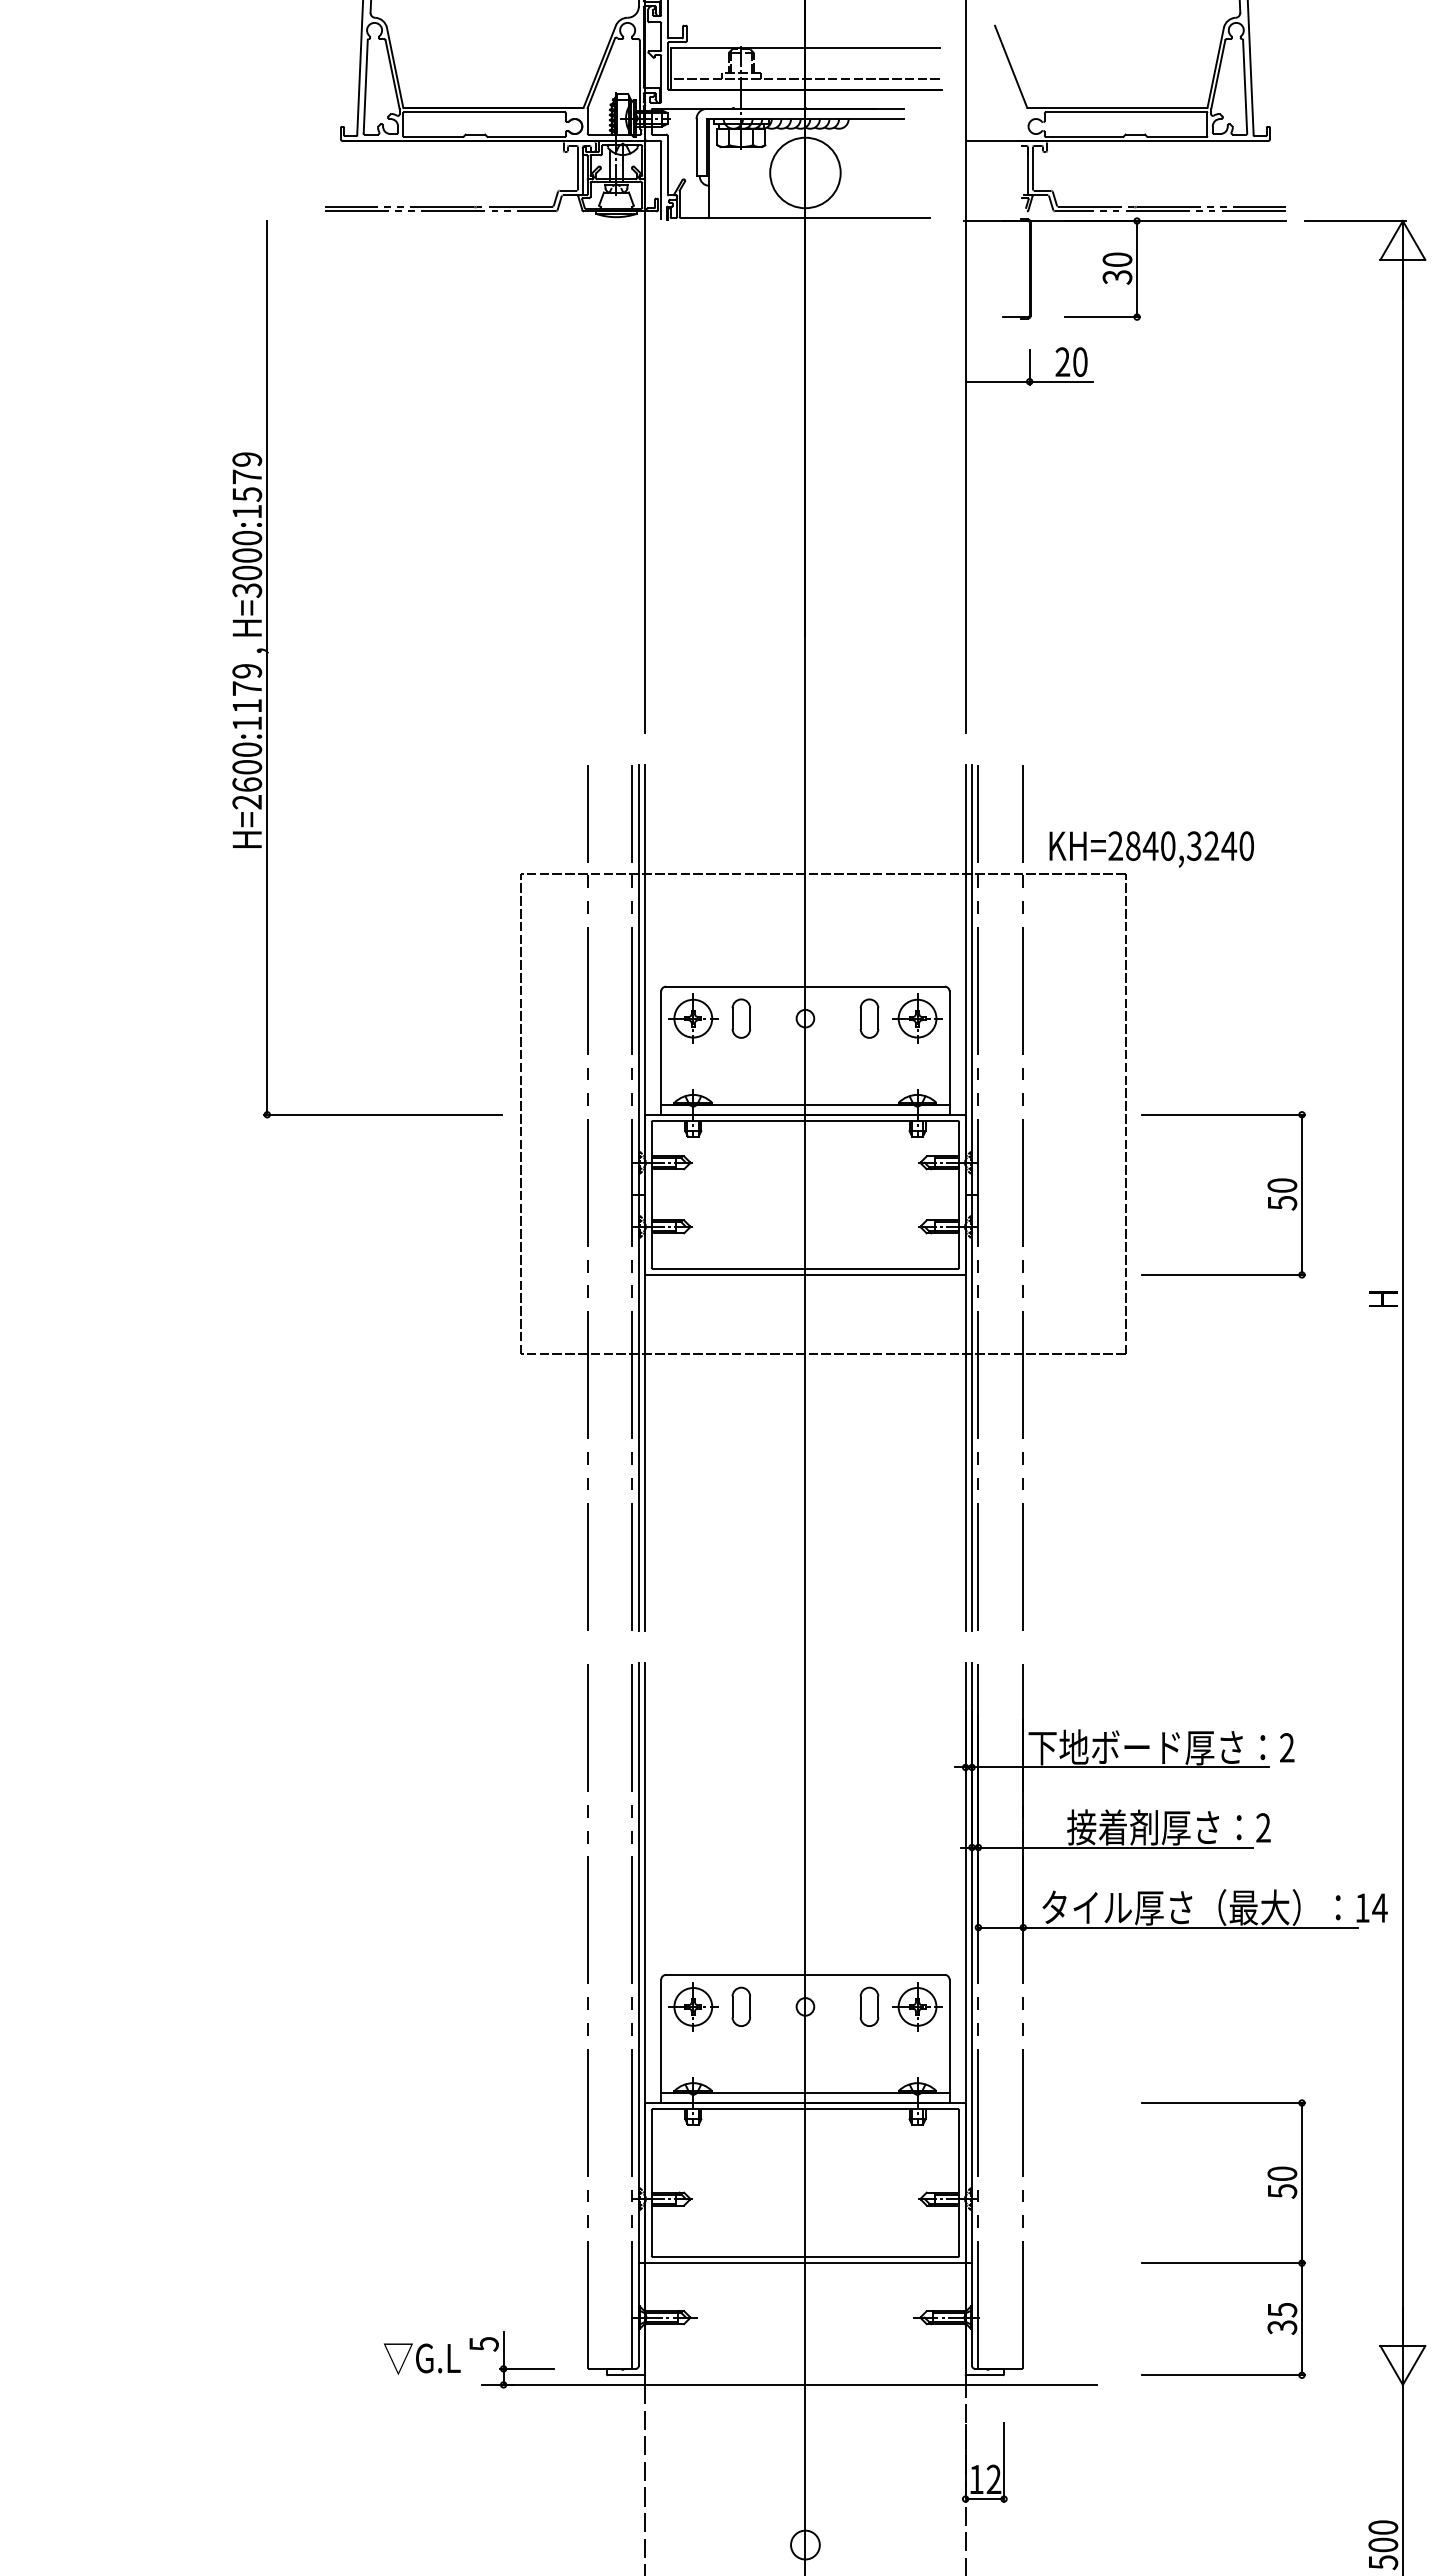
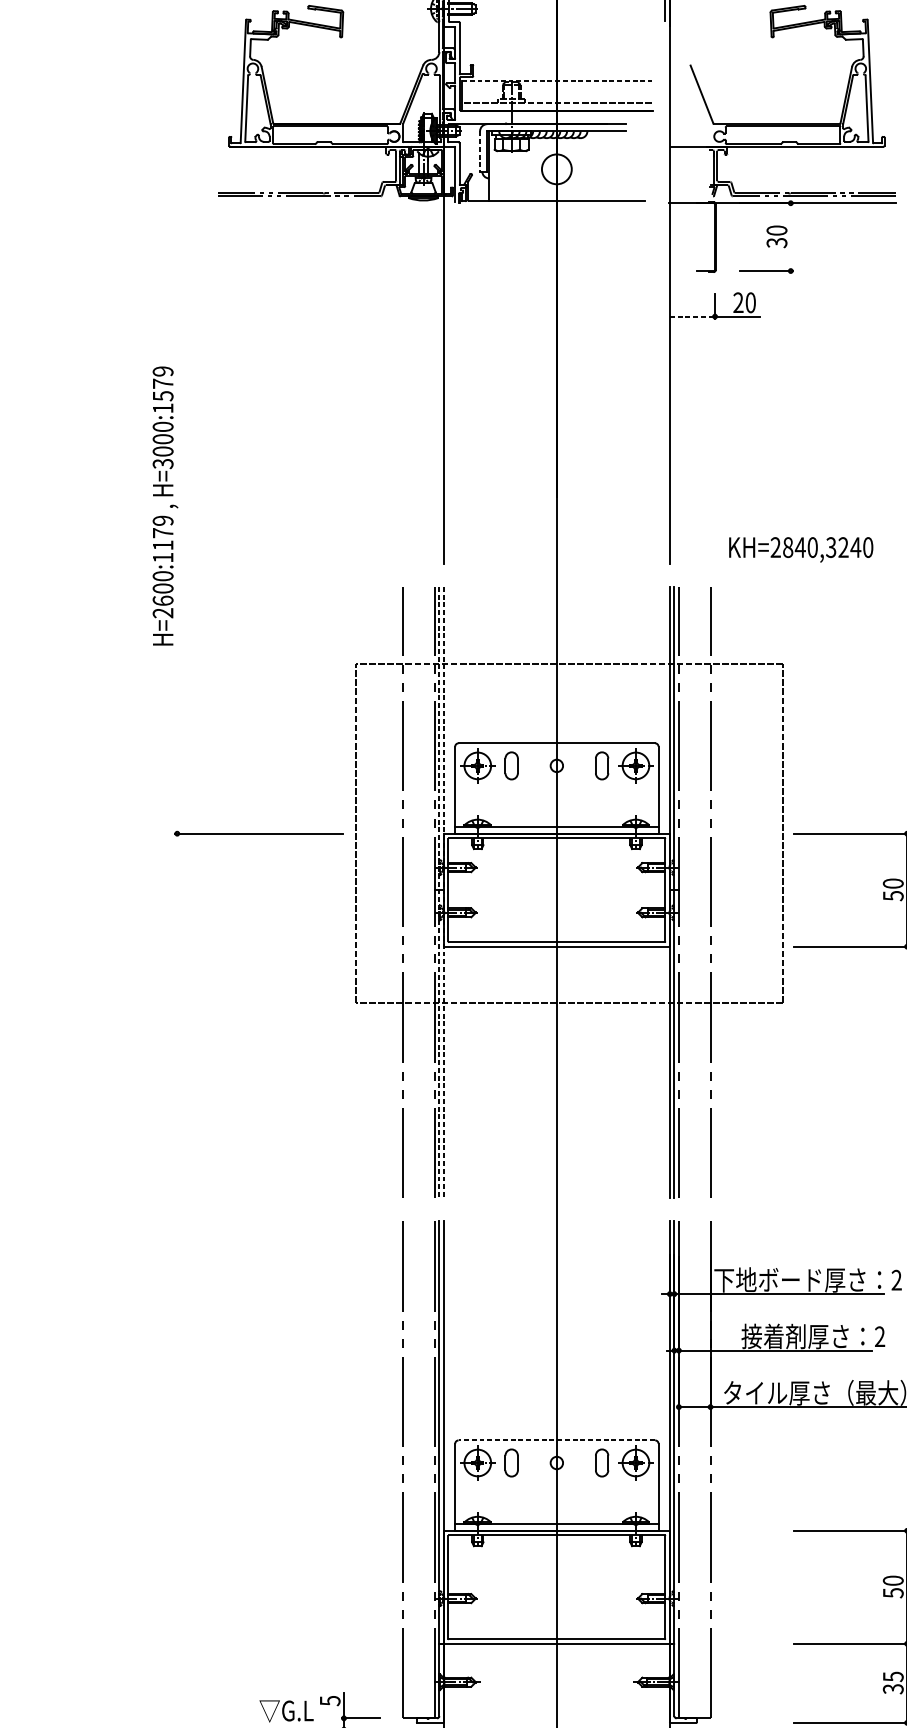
line: (805, 48) -> (556, 81), solid -> dashed
line: (696, 147) -> (480, 151), solid -> dashed
circle: (805, 172) -> (556, 169), size x0.6
line: (1137, 269) -> (791, 237), removed
line: (998, 381) -> (693, 316), solid -> dashed
line: (267, 667) -> (177, 518), removed
text: (1151, 849) -> (800, 549), moved
line: (638, 1198) -> (439, 892), solid -> dashed
line: (645, 1198) -> (444, 892), solid -> dashed
line: (804, 1974) -> (556, 1440), solid -> dashed

